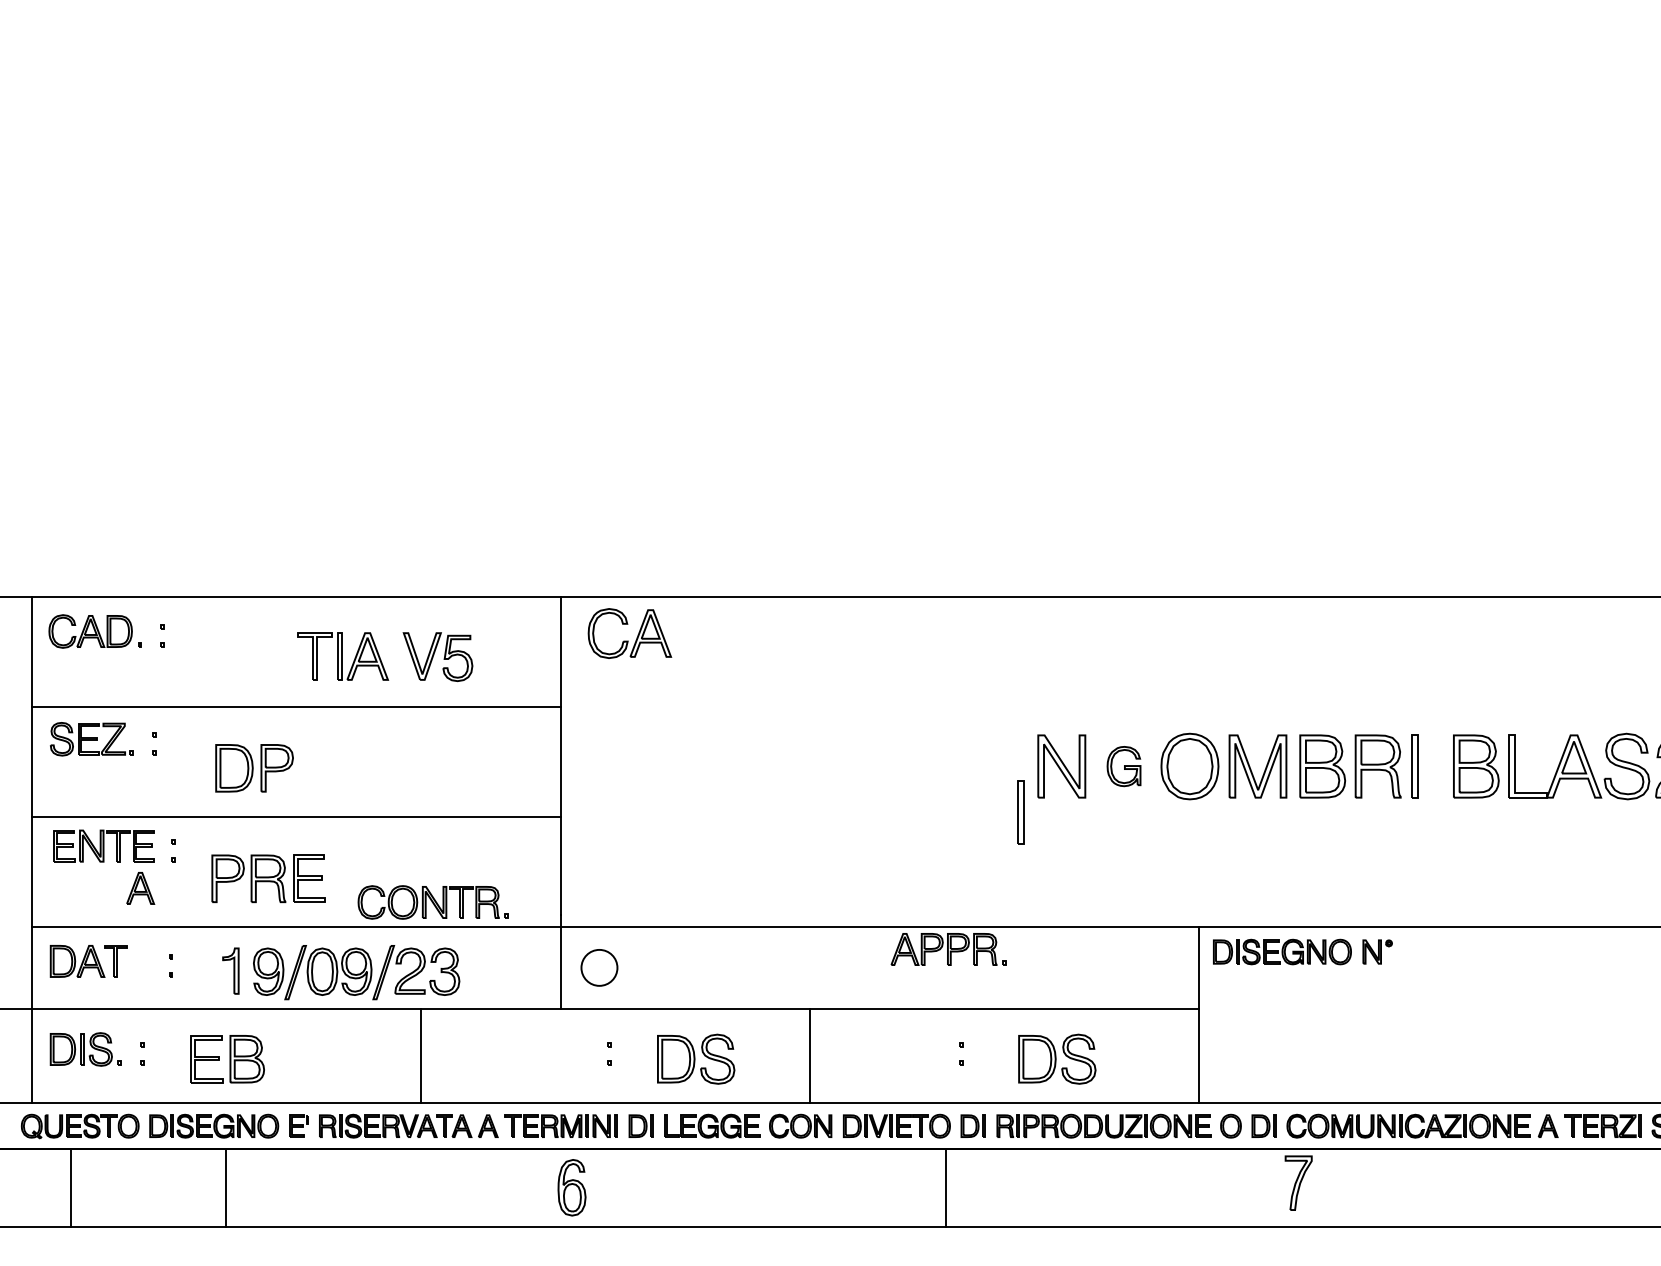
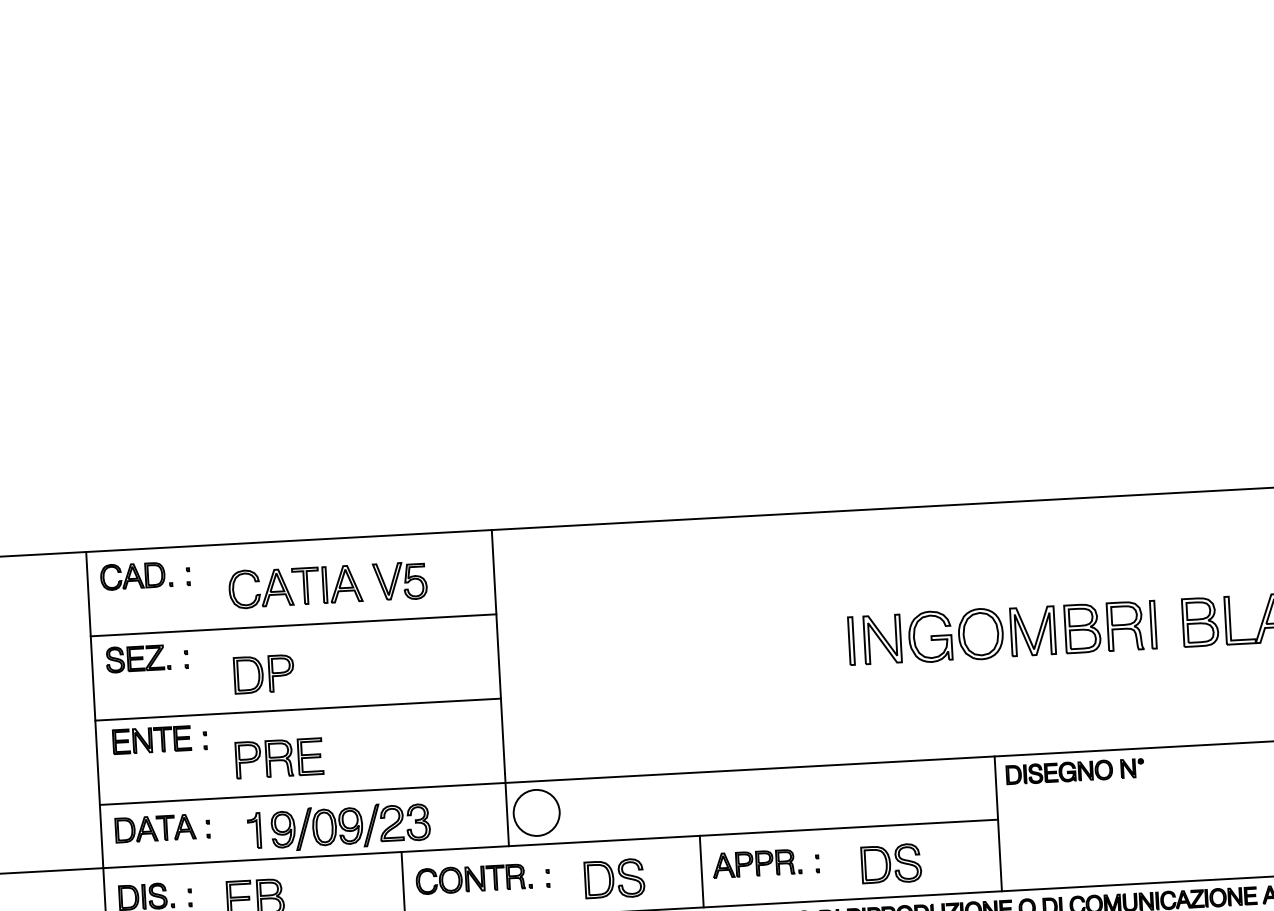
part: (628, 640) -> (260, 593), moved
part: (1123, 766) -> (929, 636), size x1.67
part: (1020, 812) -> (851, 641), moved
part: (140, 888) -> (184, 827), moved
part: (432, 902) -> (473, 879), moved
part: (948, 949) -> (757, 863), moved
circle: (599, 967) -> (536, 812), size x1.67

